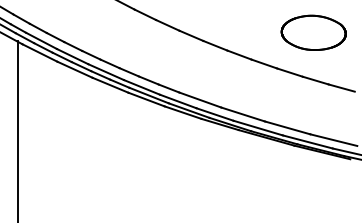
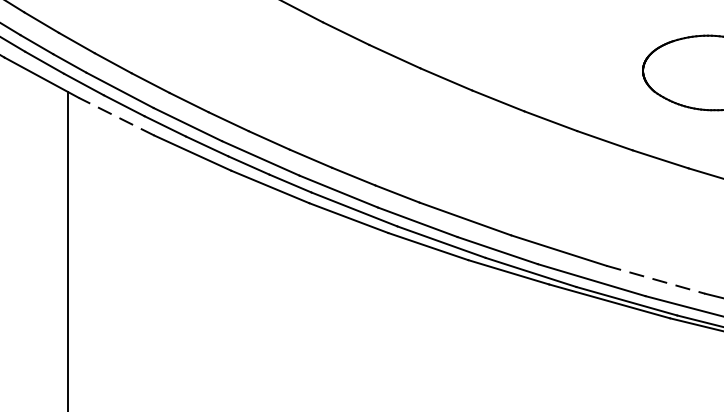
line: (39, 52) -> (115, 115), solid -> dashed
line: (287, 127) -> (655, 278), solid -> dashed

